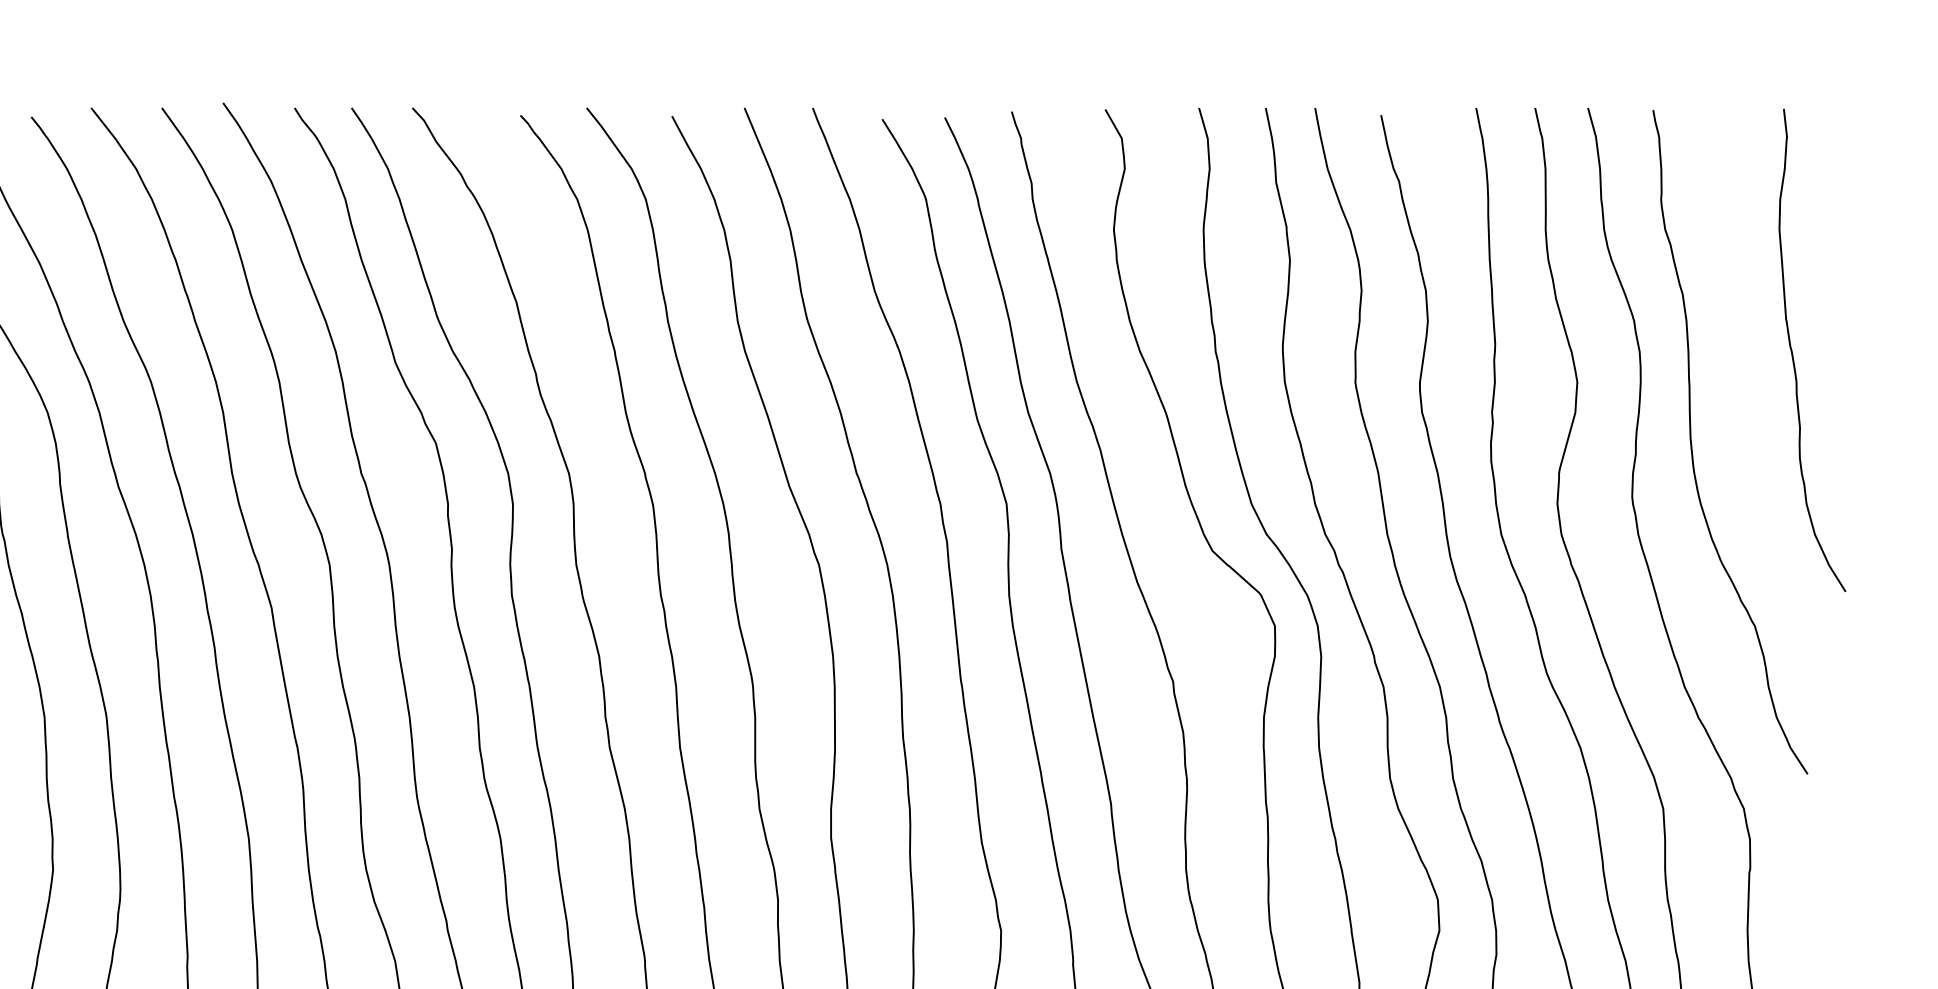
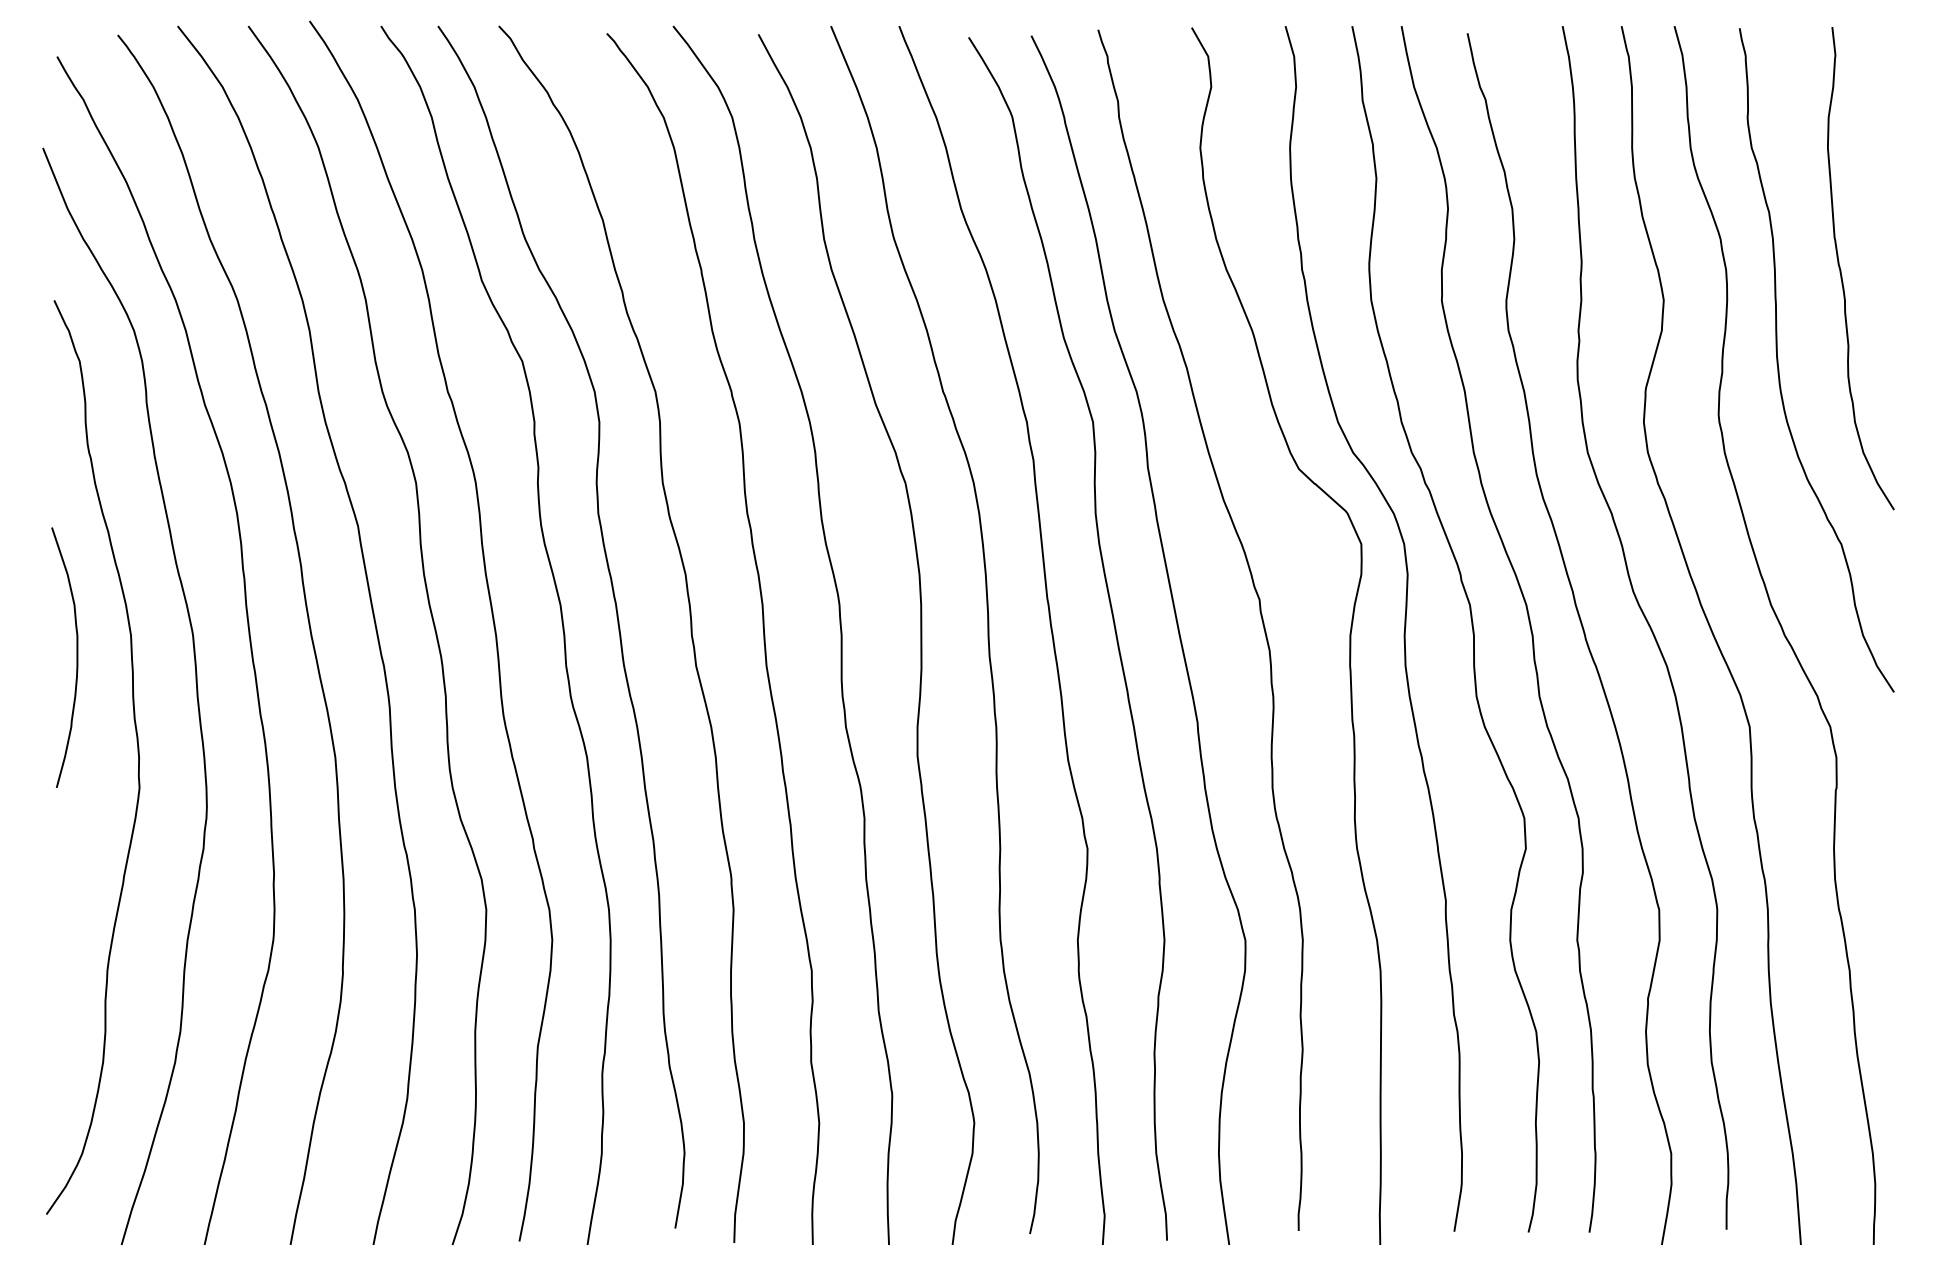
curve: (1793, 351) -> (1841, 269), moved

